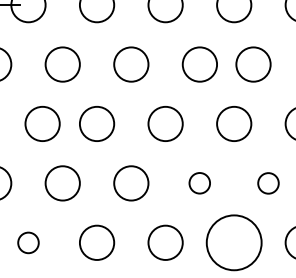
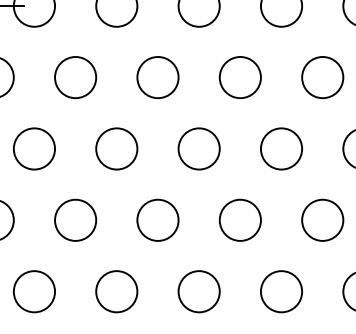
circle: (253, 64) -> (322, 77), moved
circle: (42, 123) -> (34, 148), moved
circle: (199, 182) -> (239, 219), size x1.67
circle: (268, 182) -> (322, 219), size x1.67
circle: (28, 242) -> (34, 291), size x1.67
circle: (234, 242) -> (281, 291), size x0.62

